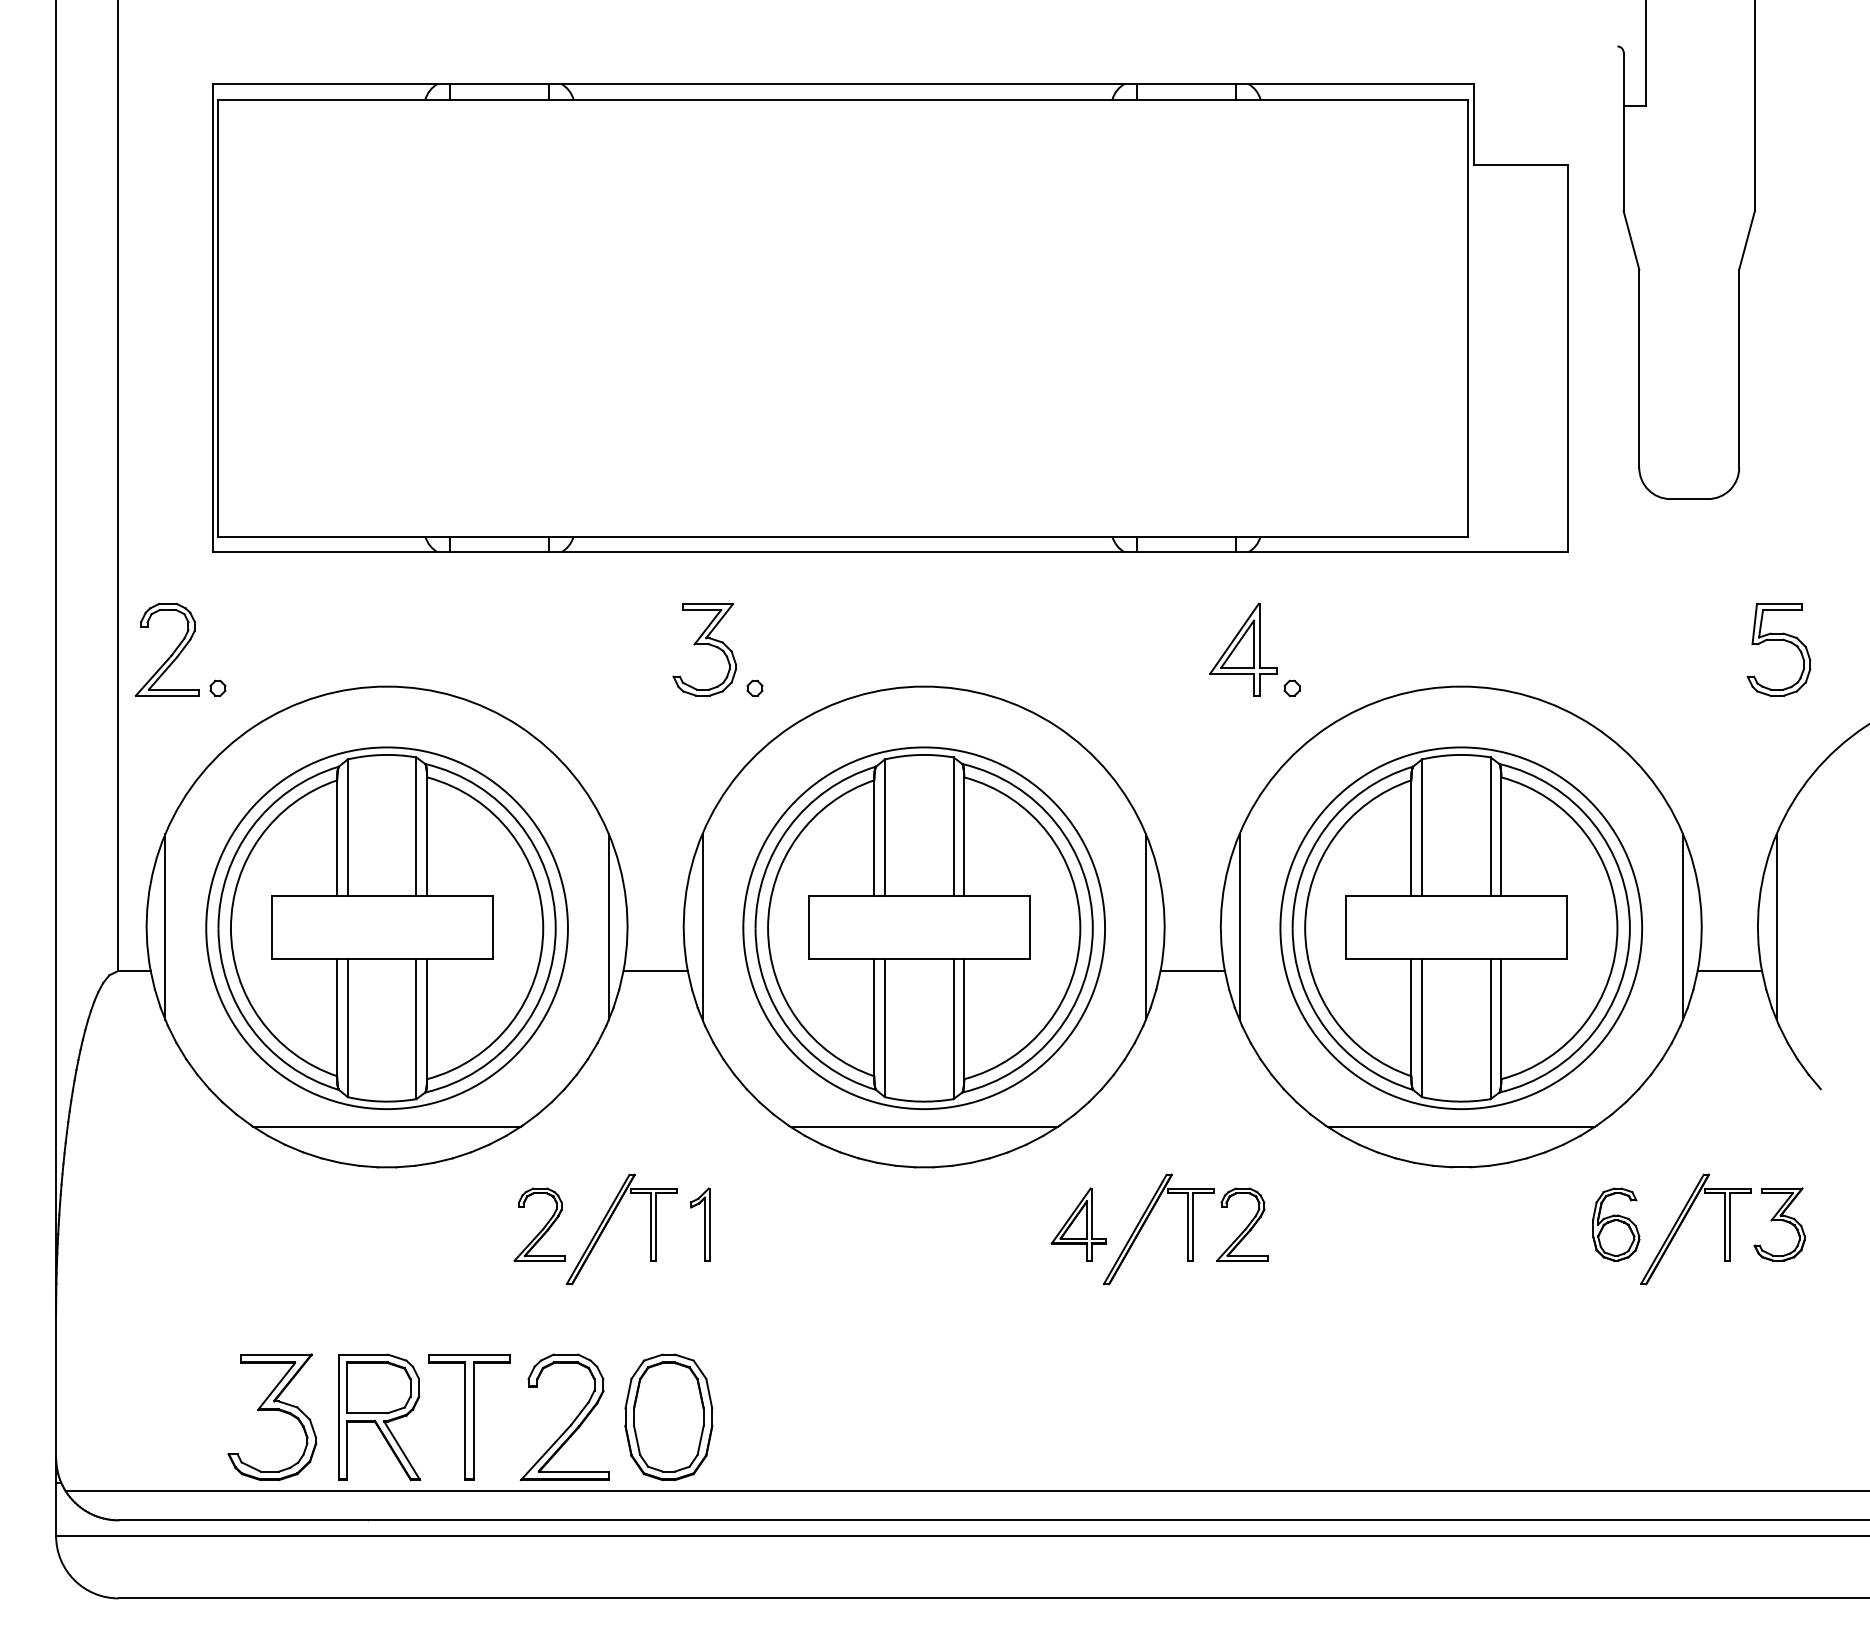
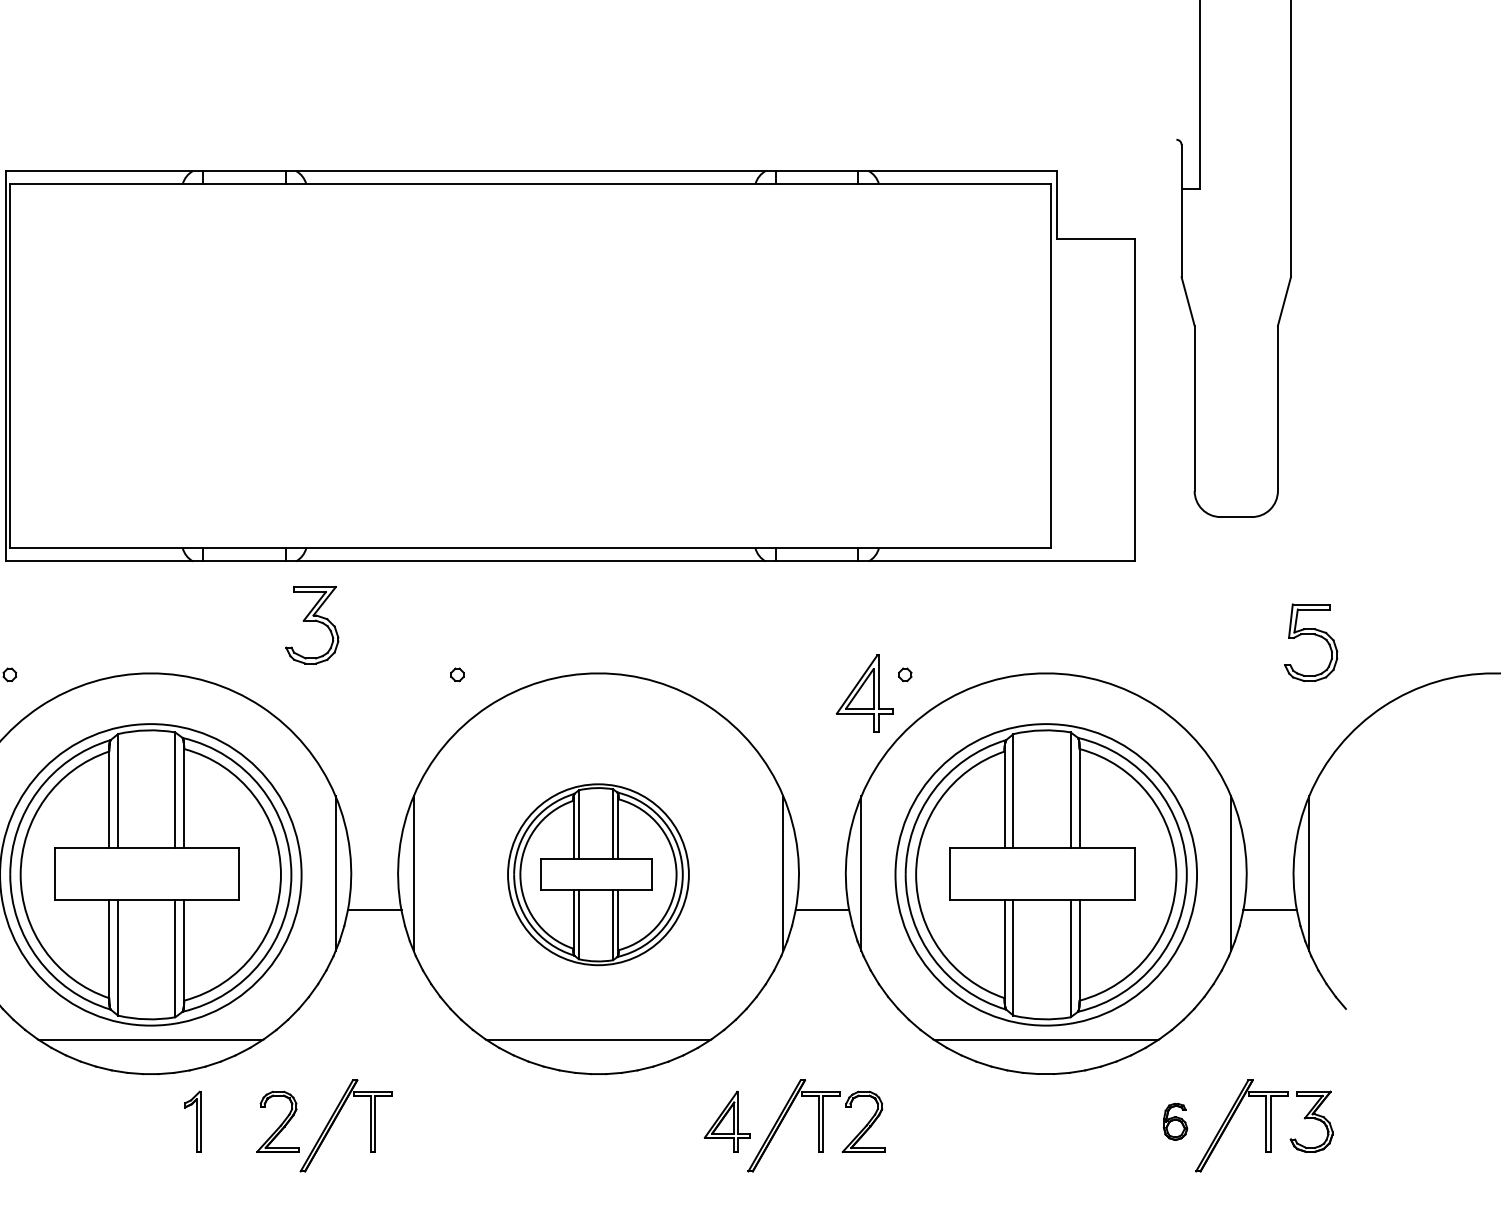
part: (704, 649) -> (312, 624), moved
part: (1243, 649) -> (864, 693), moved
part: (923, 927) -> (597, 874), size x0.6
part: (700, 1224) -> (192, 1121), moved
part: (1616, 1224) -> (1175, 1121), size x0.6

